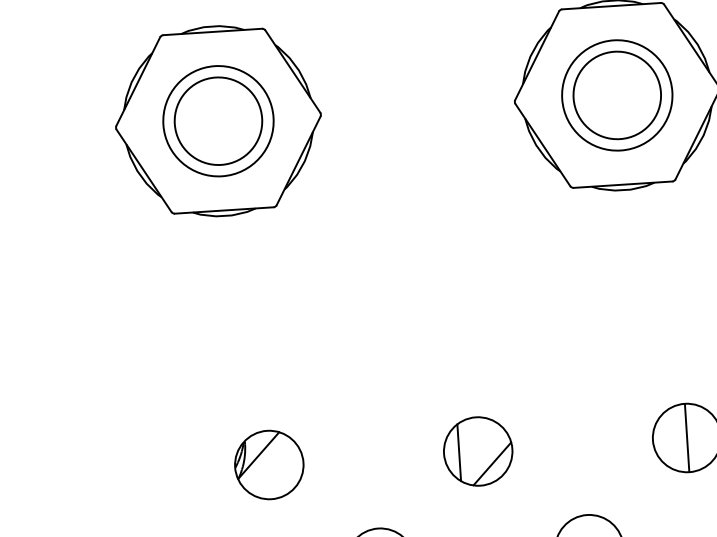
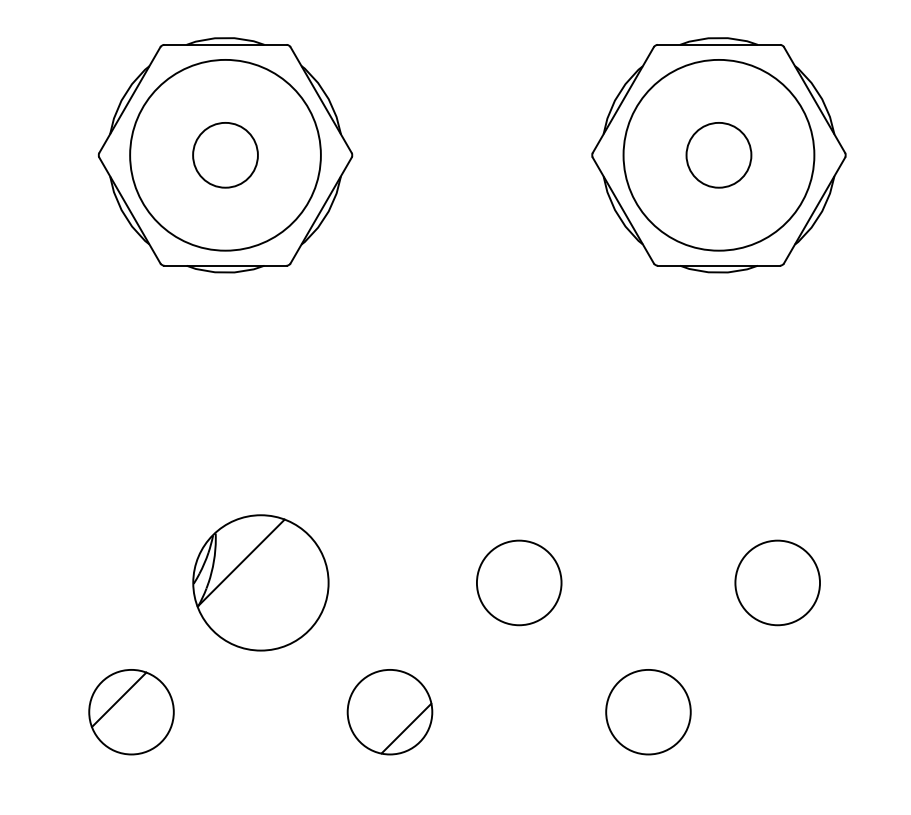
circle: (616, 95) -> (718, 155), size x0.6
circle: (616, 95) -> (718, 155), size x1.4
circle: (218, 121) -> (225, 155), size x0.6
circle: (218, 121) -> (225, 155), size x1.4
line: (686, 437) -> (777, 582), removed
line: (459, 452) -> (495, 582), removed
part: (269, 464) -> (260, 582), size x1.6
line: (492, 464) -> (535, 599), removed

